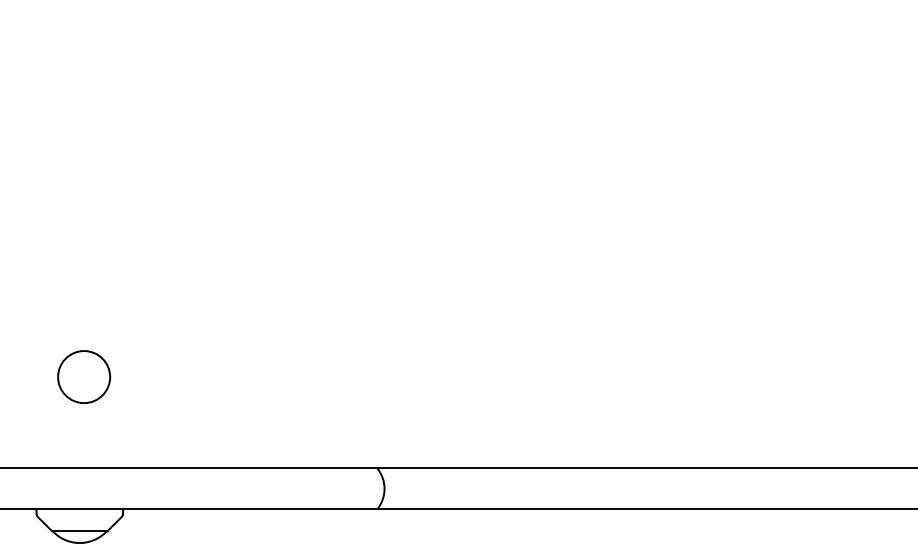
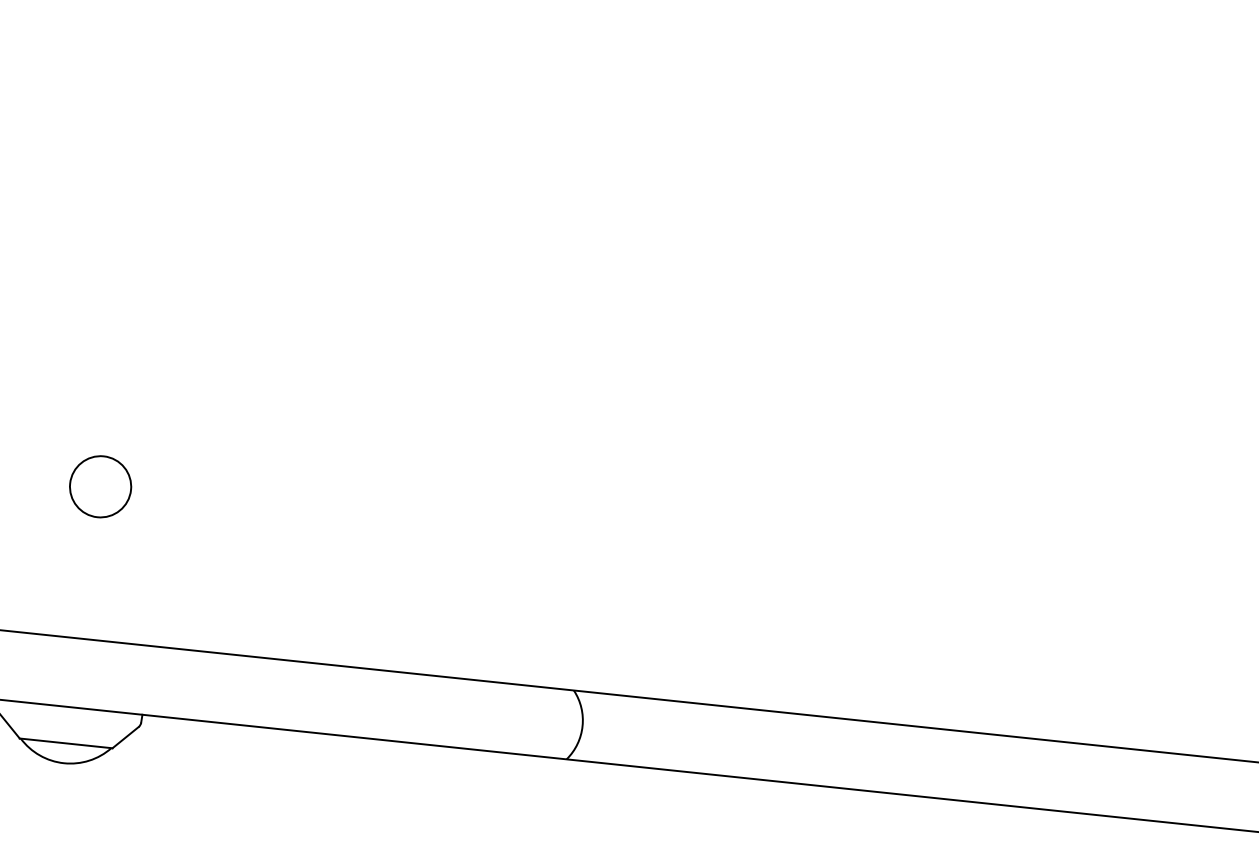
circle: (84, 376) -> (101, 485), size x0.7

